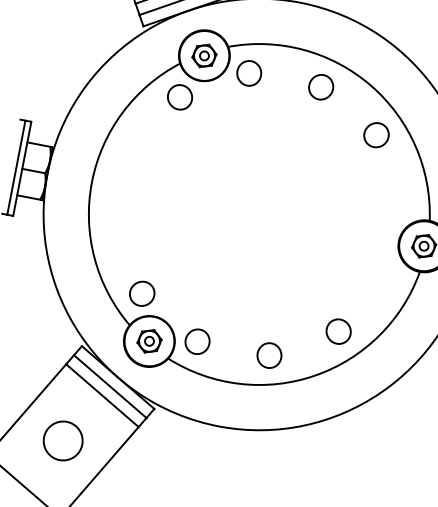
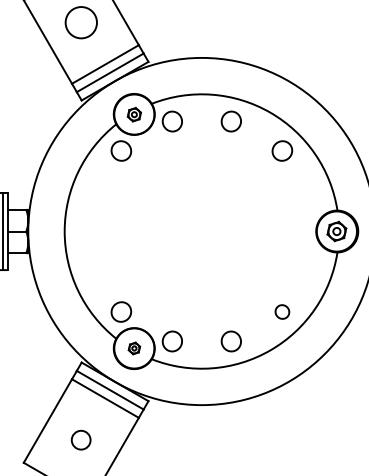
part: (204, 55) -> (134, 114), size x0.7
part: (338, 331) -> (282, 311), size x0.7
part: (149, 341) -> (134, 348), size x0.6
circle: (62, 439) -> (80, 439), size x0.6

